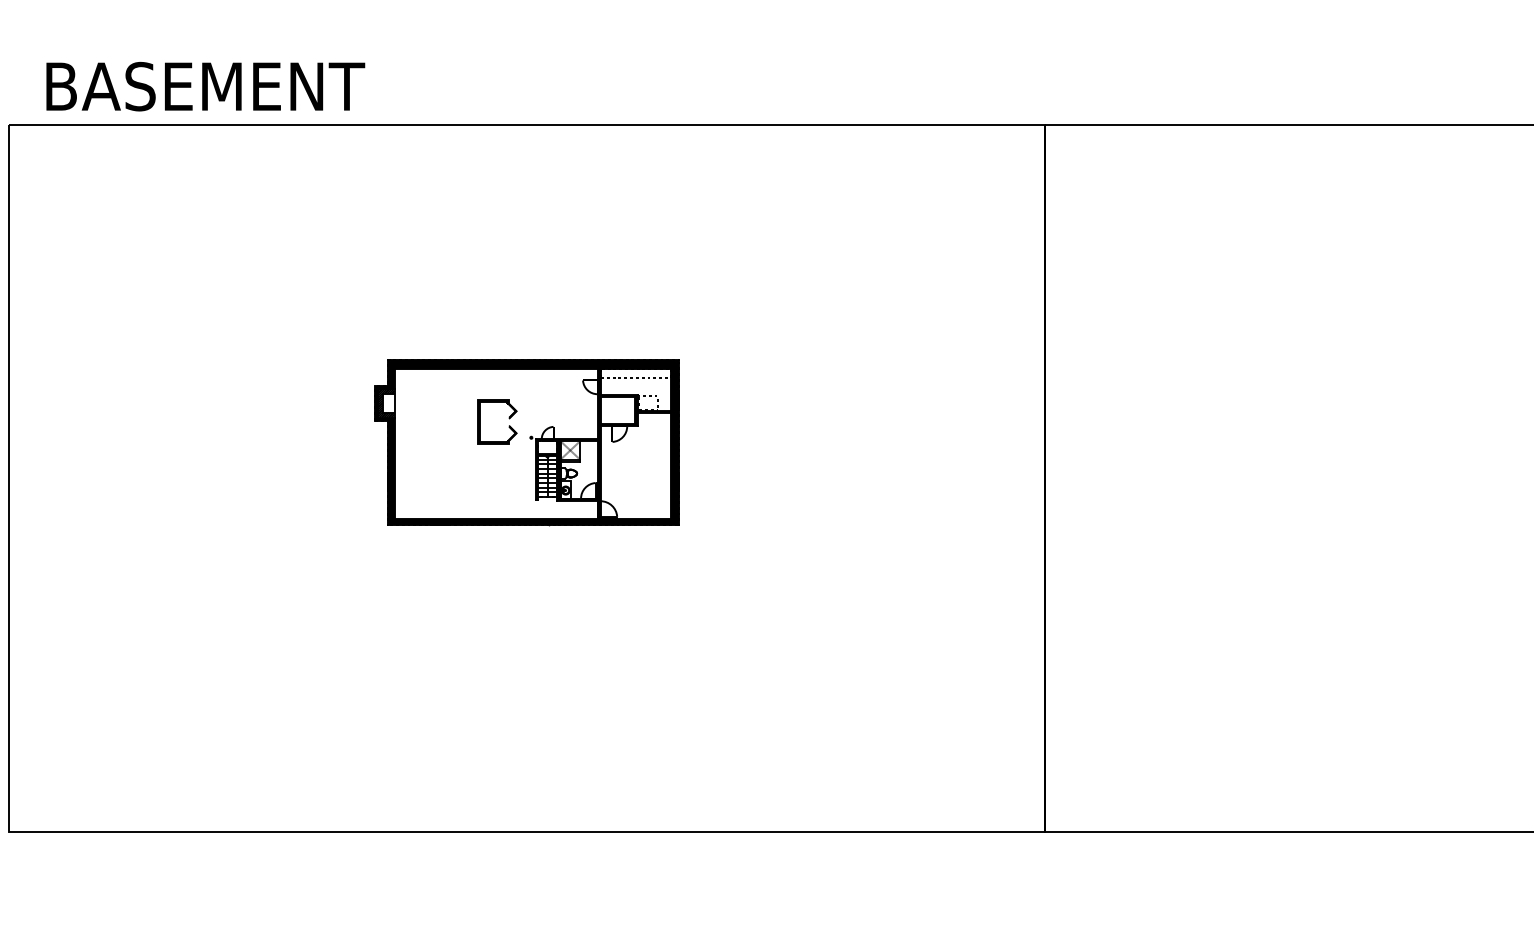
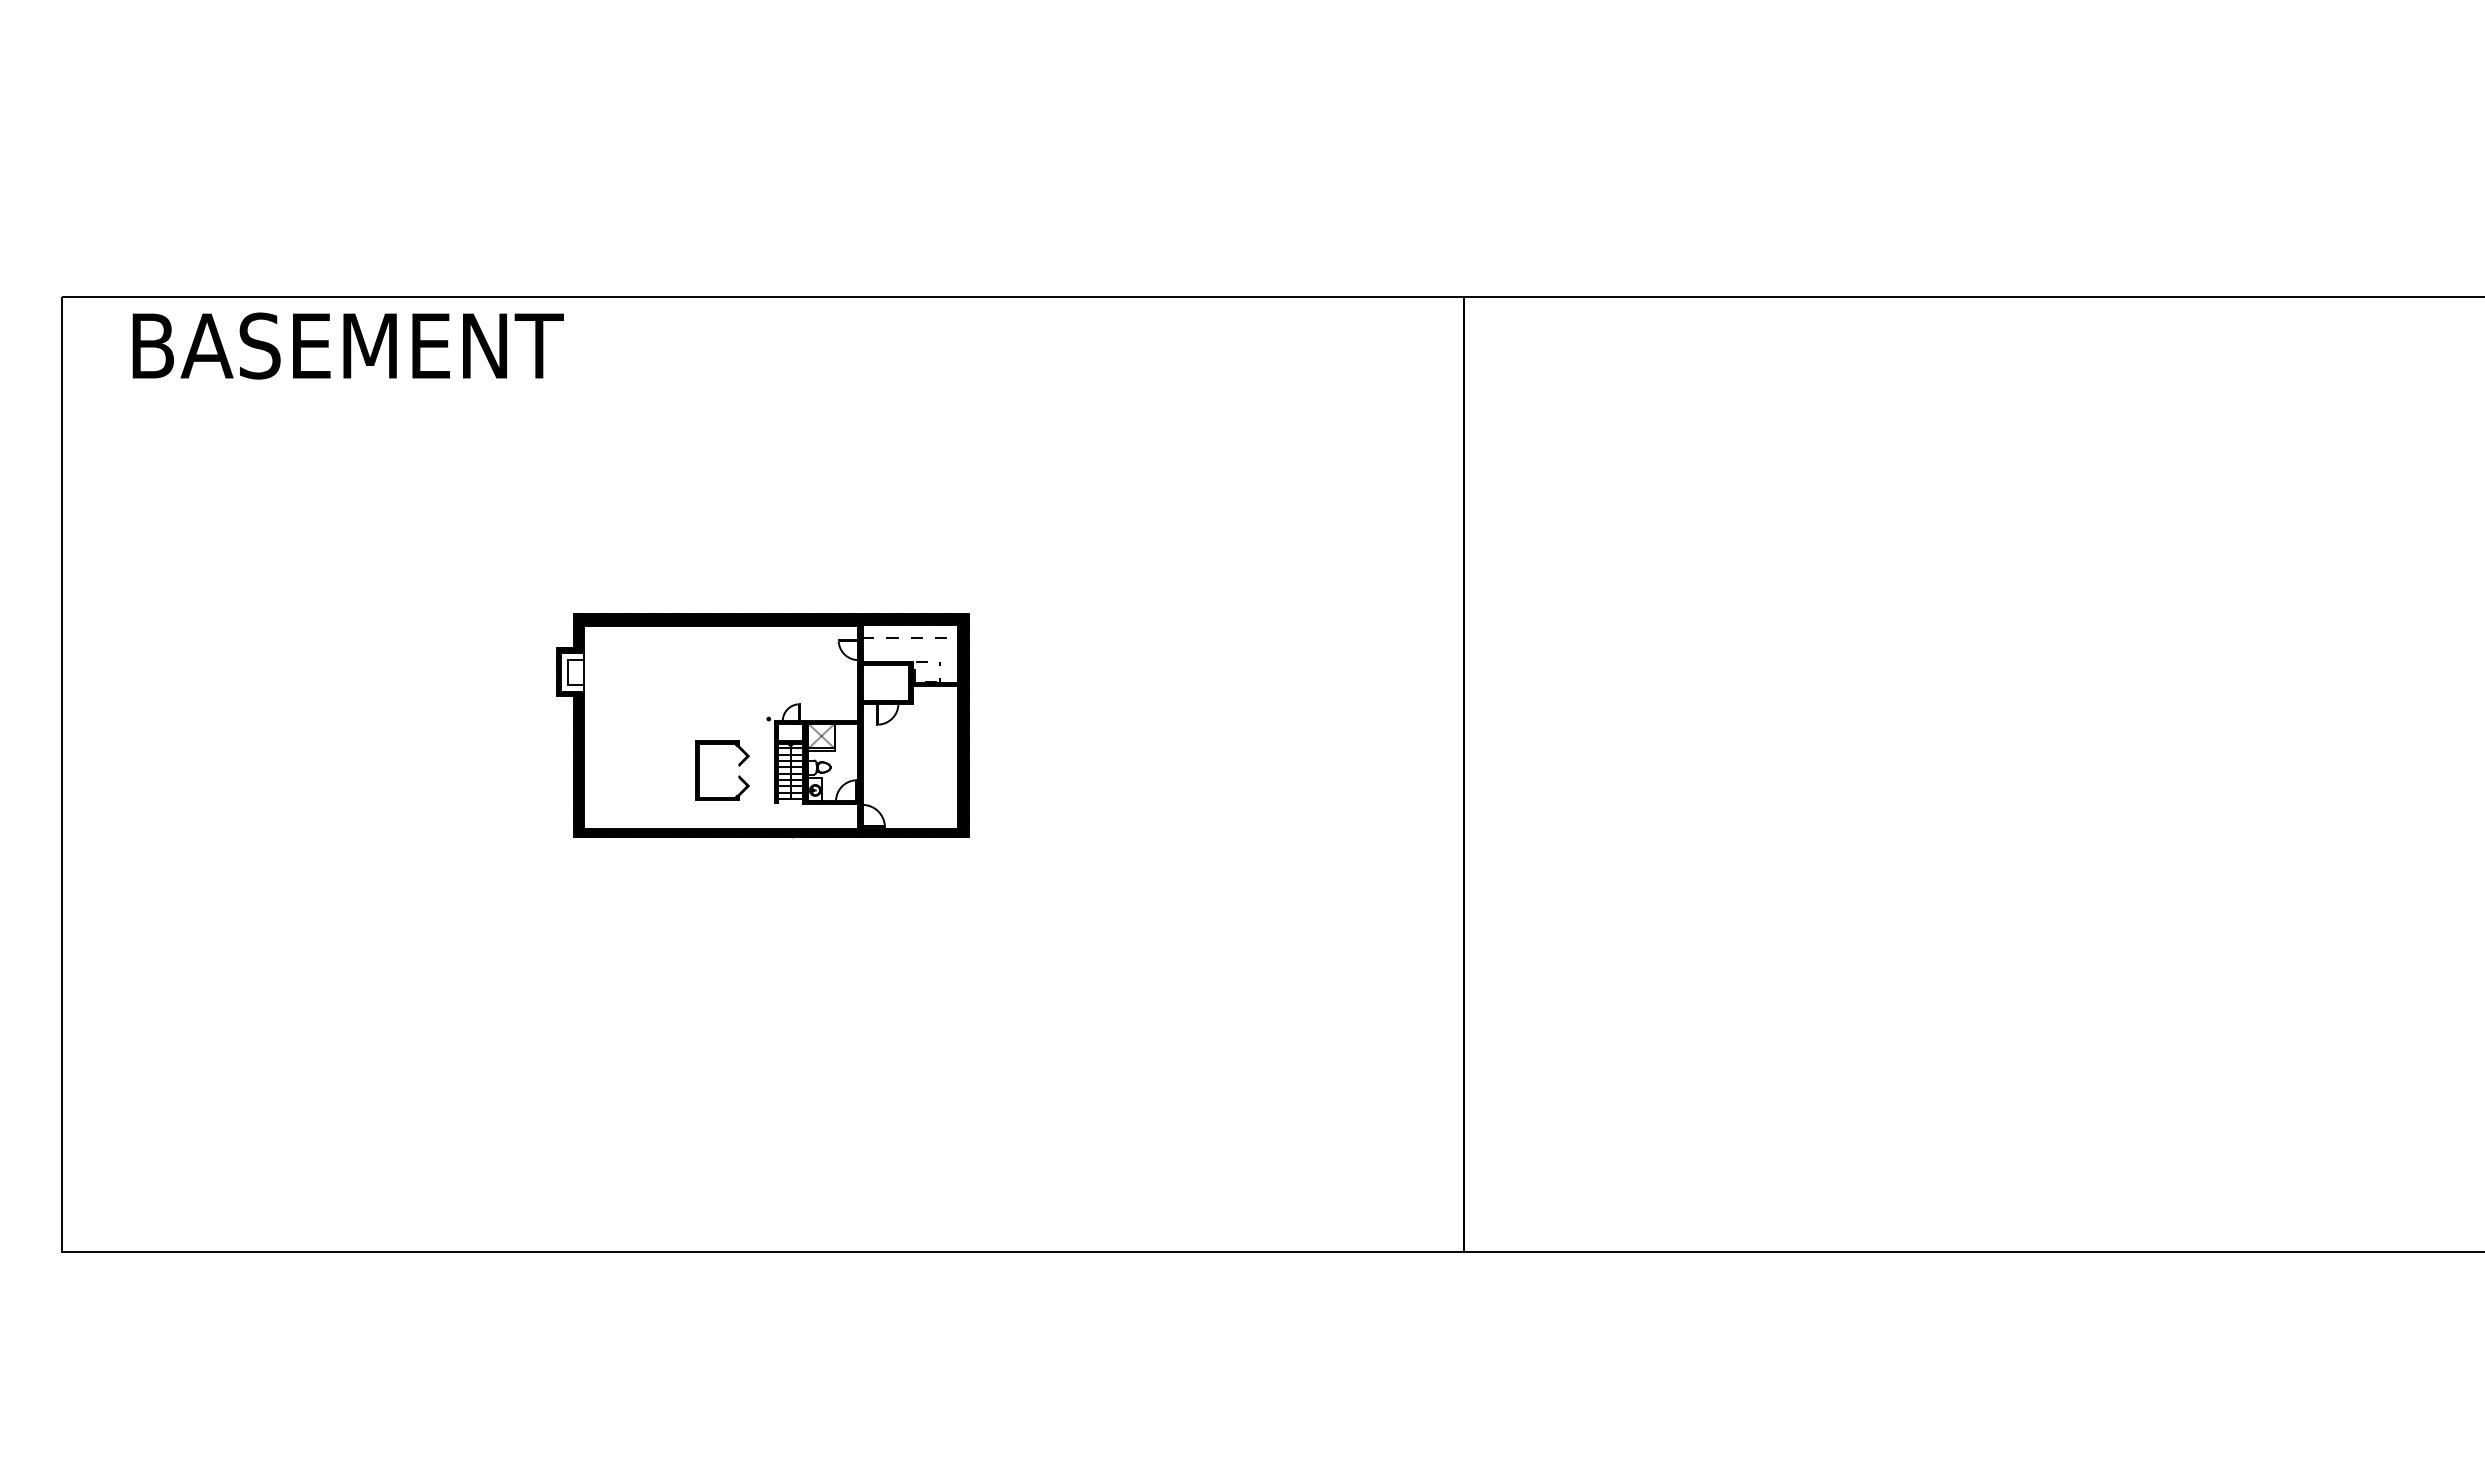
text: (205, 86) -> (347, 345), moved
hatch: (386, 402) -> (572, 671), removed
part: (508, 418) -> (738, 766), moved

